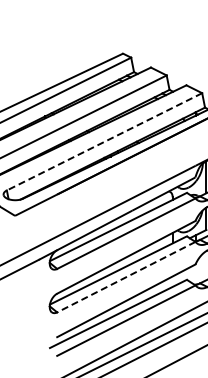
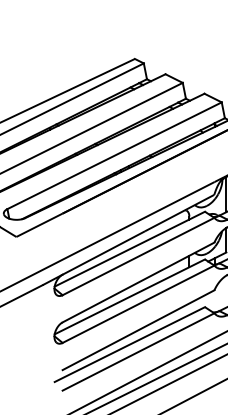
line: (104, 142) -> (114, 156), dashed -> solid
line: (126, 277) -> (138, 304), dashed -> solid

